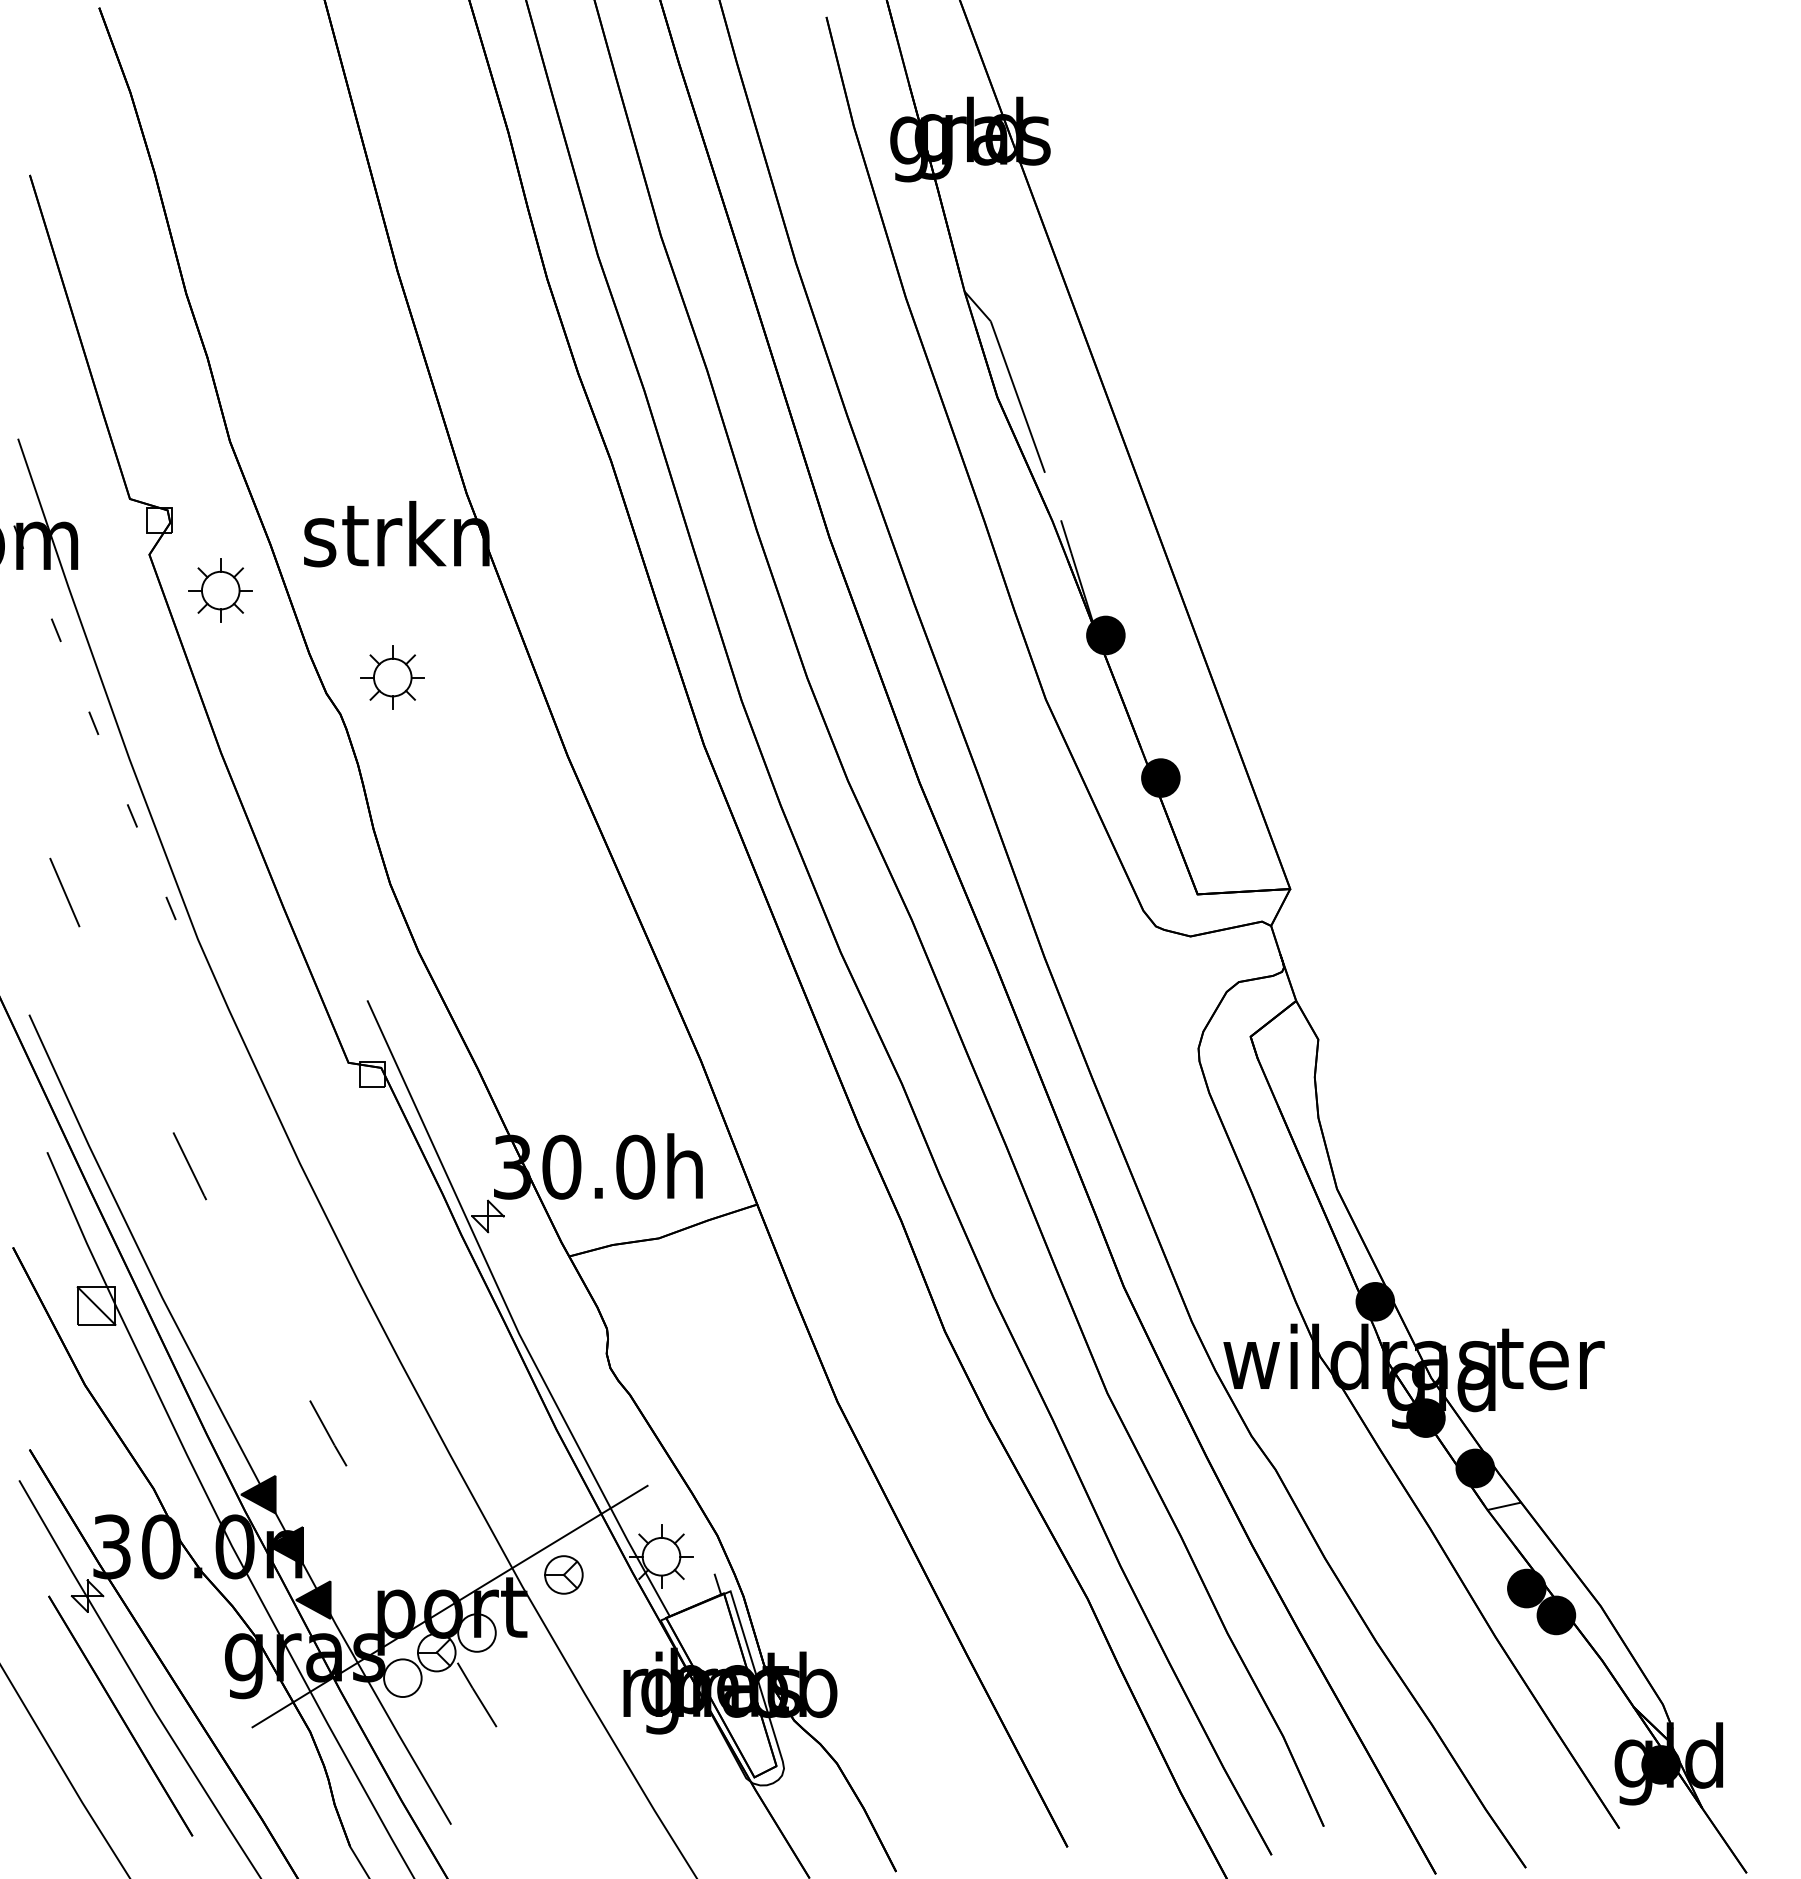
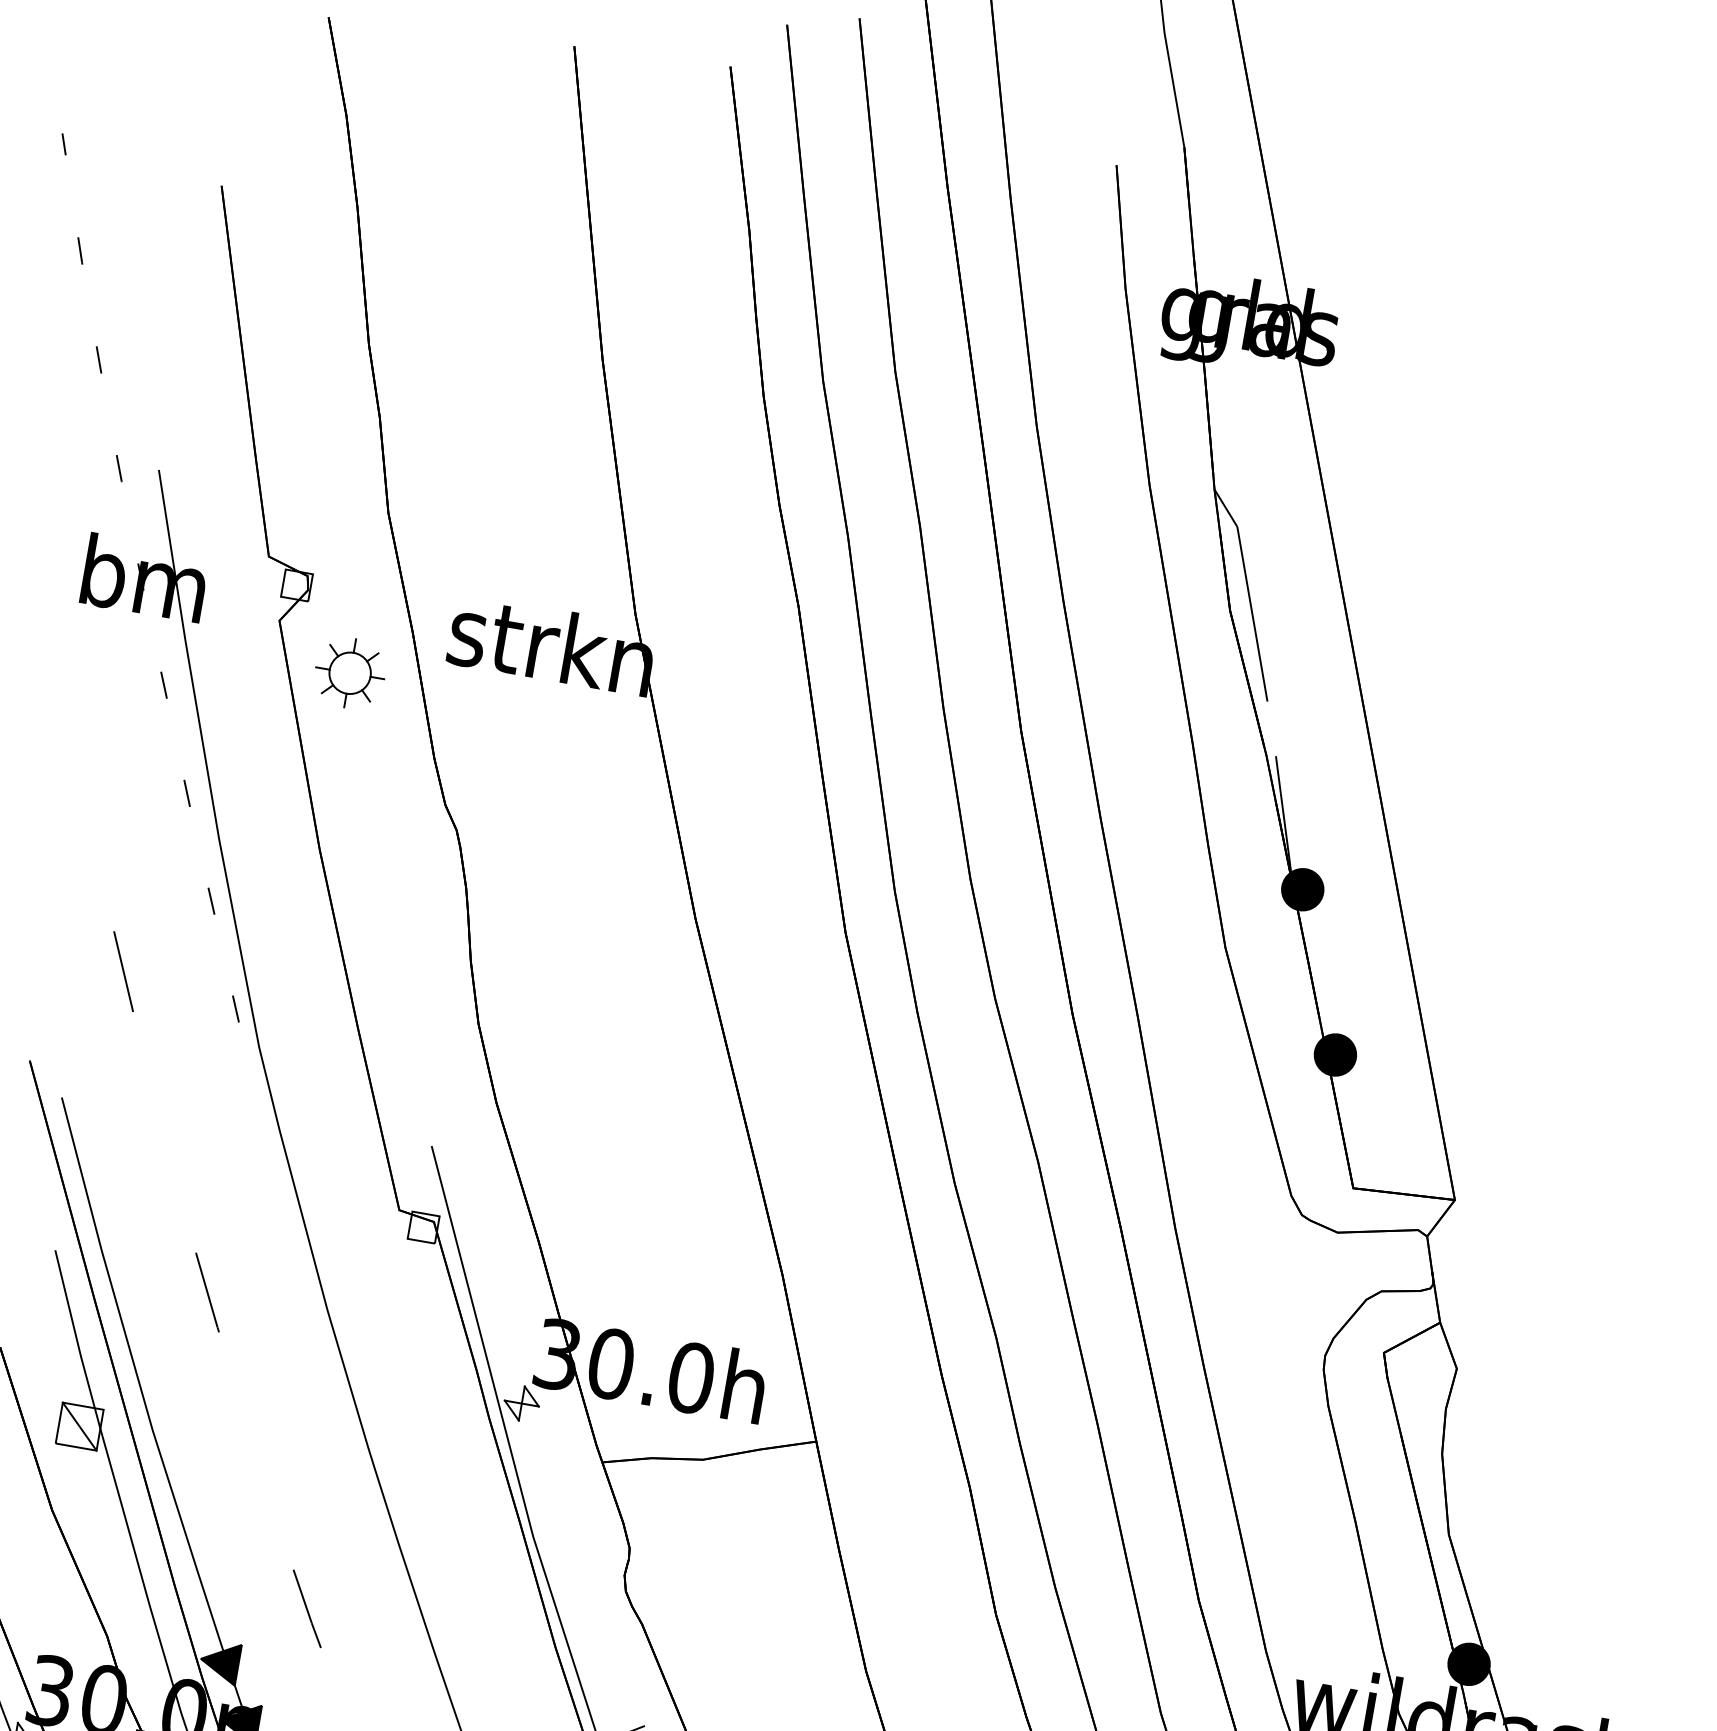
part: (392, 677) -> (520, 800), removed

